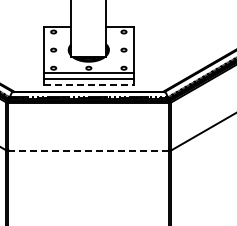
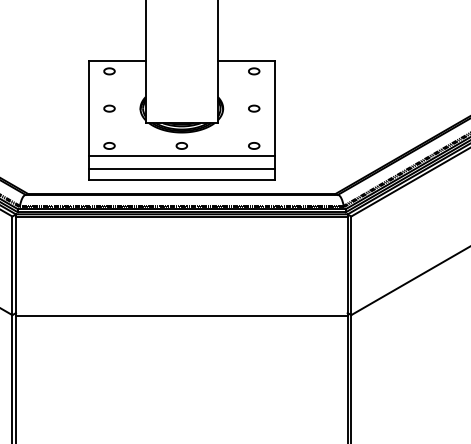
line: (89, 84) -> (183, 179), dashed -> solid
line: (88, 150) -> (181, 315), dashed -> solid

